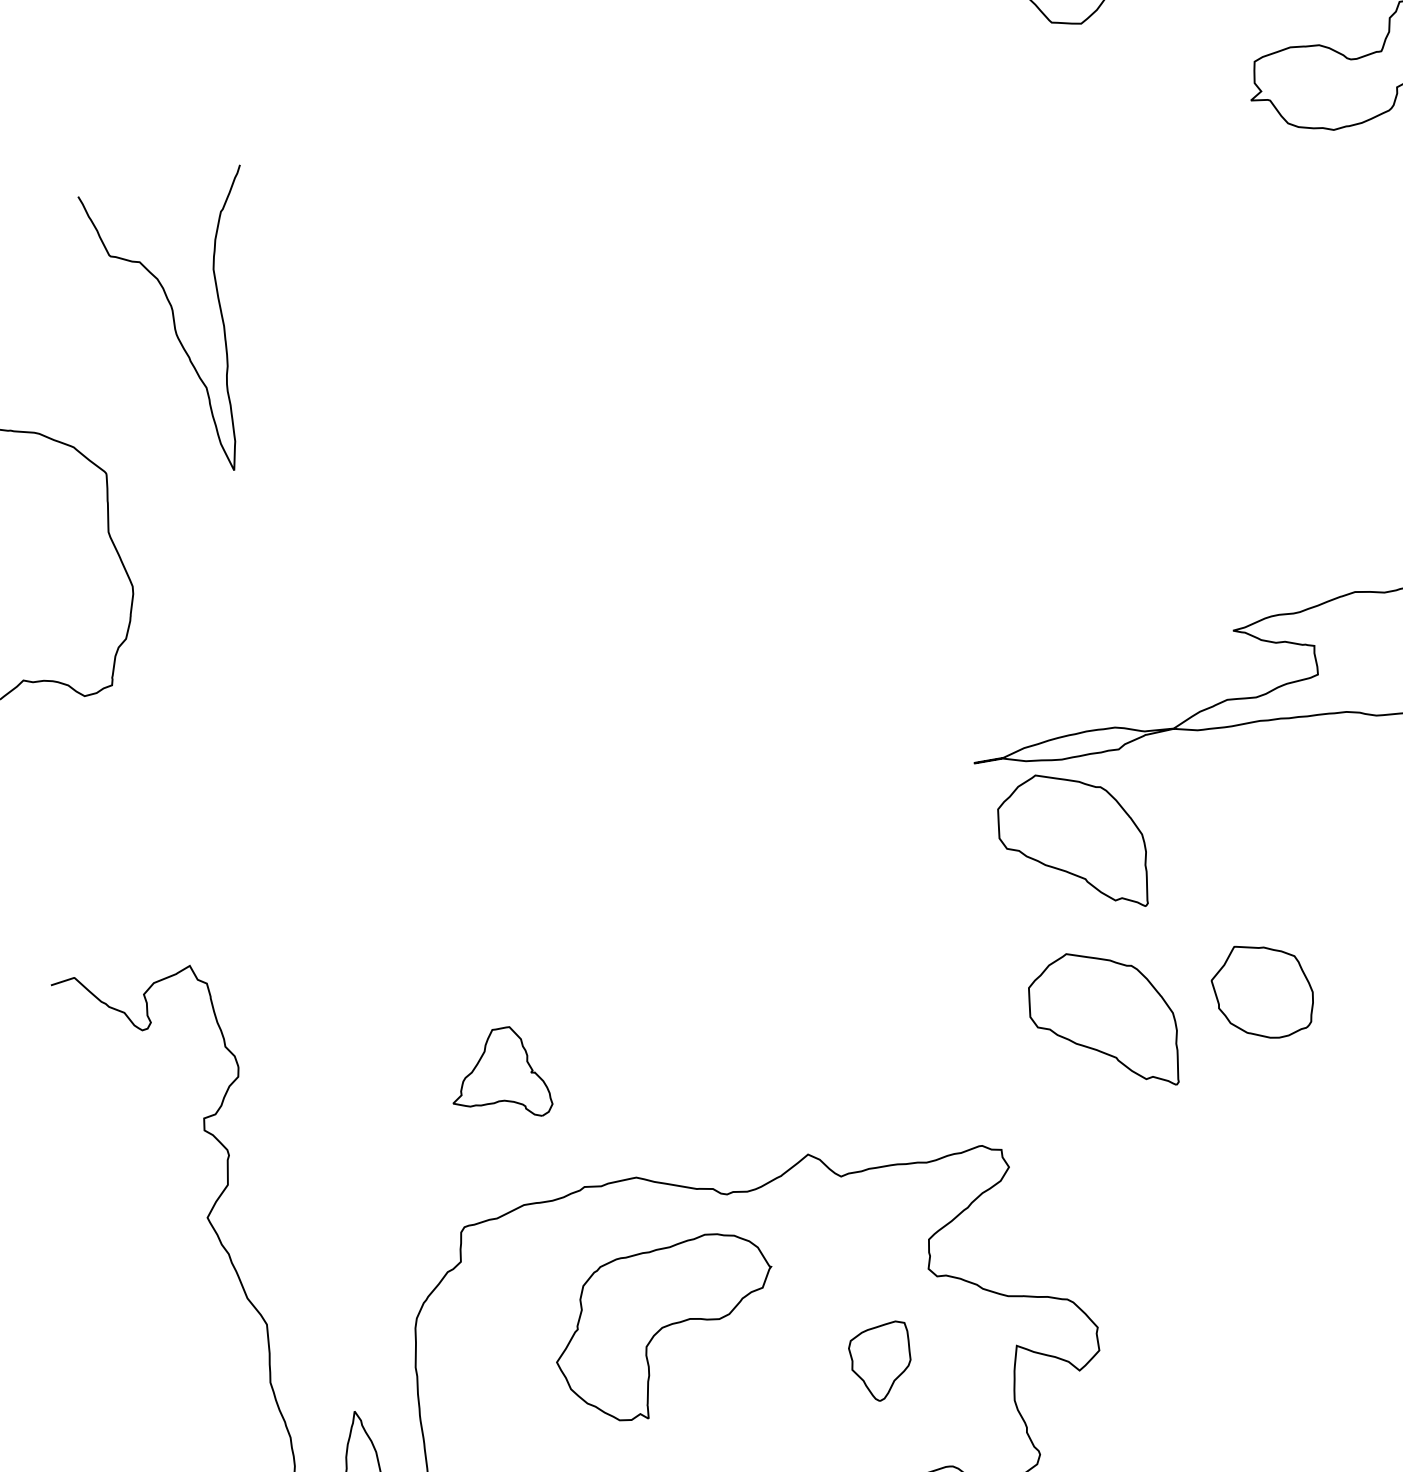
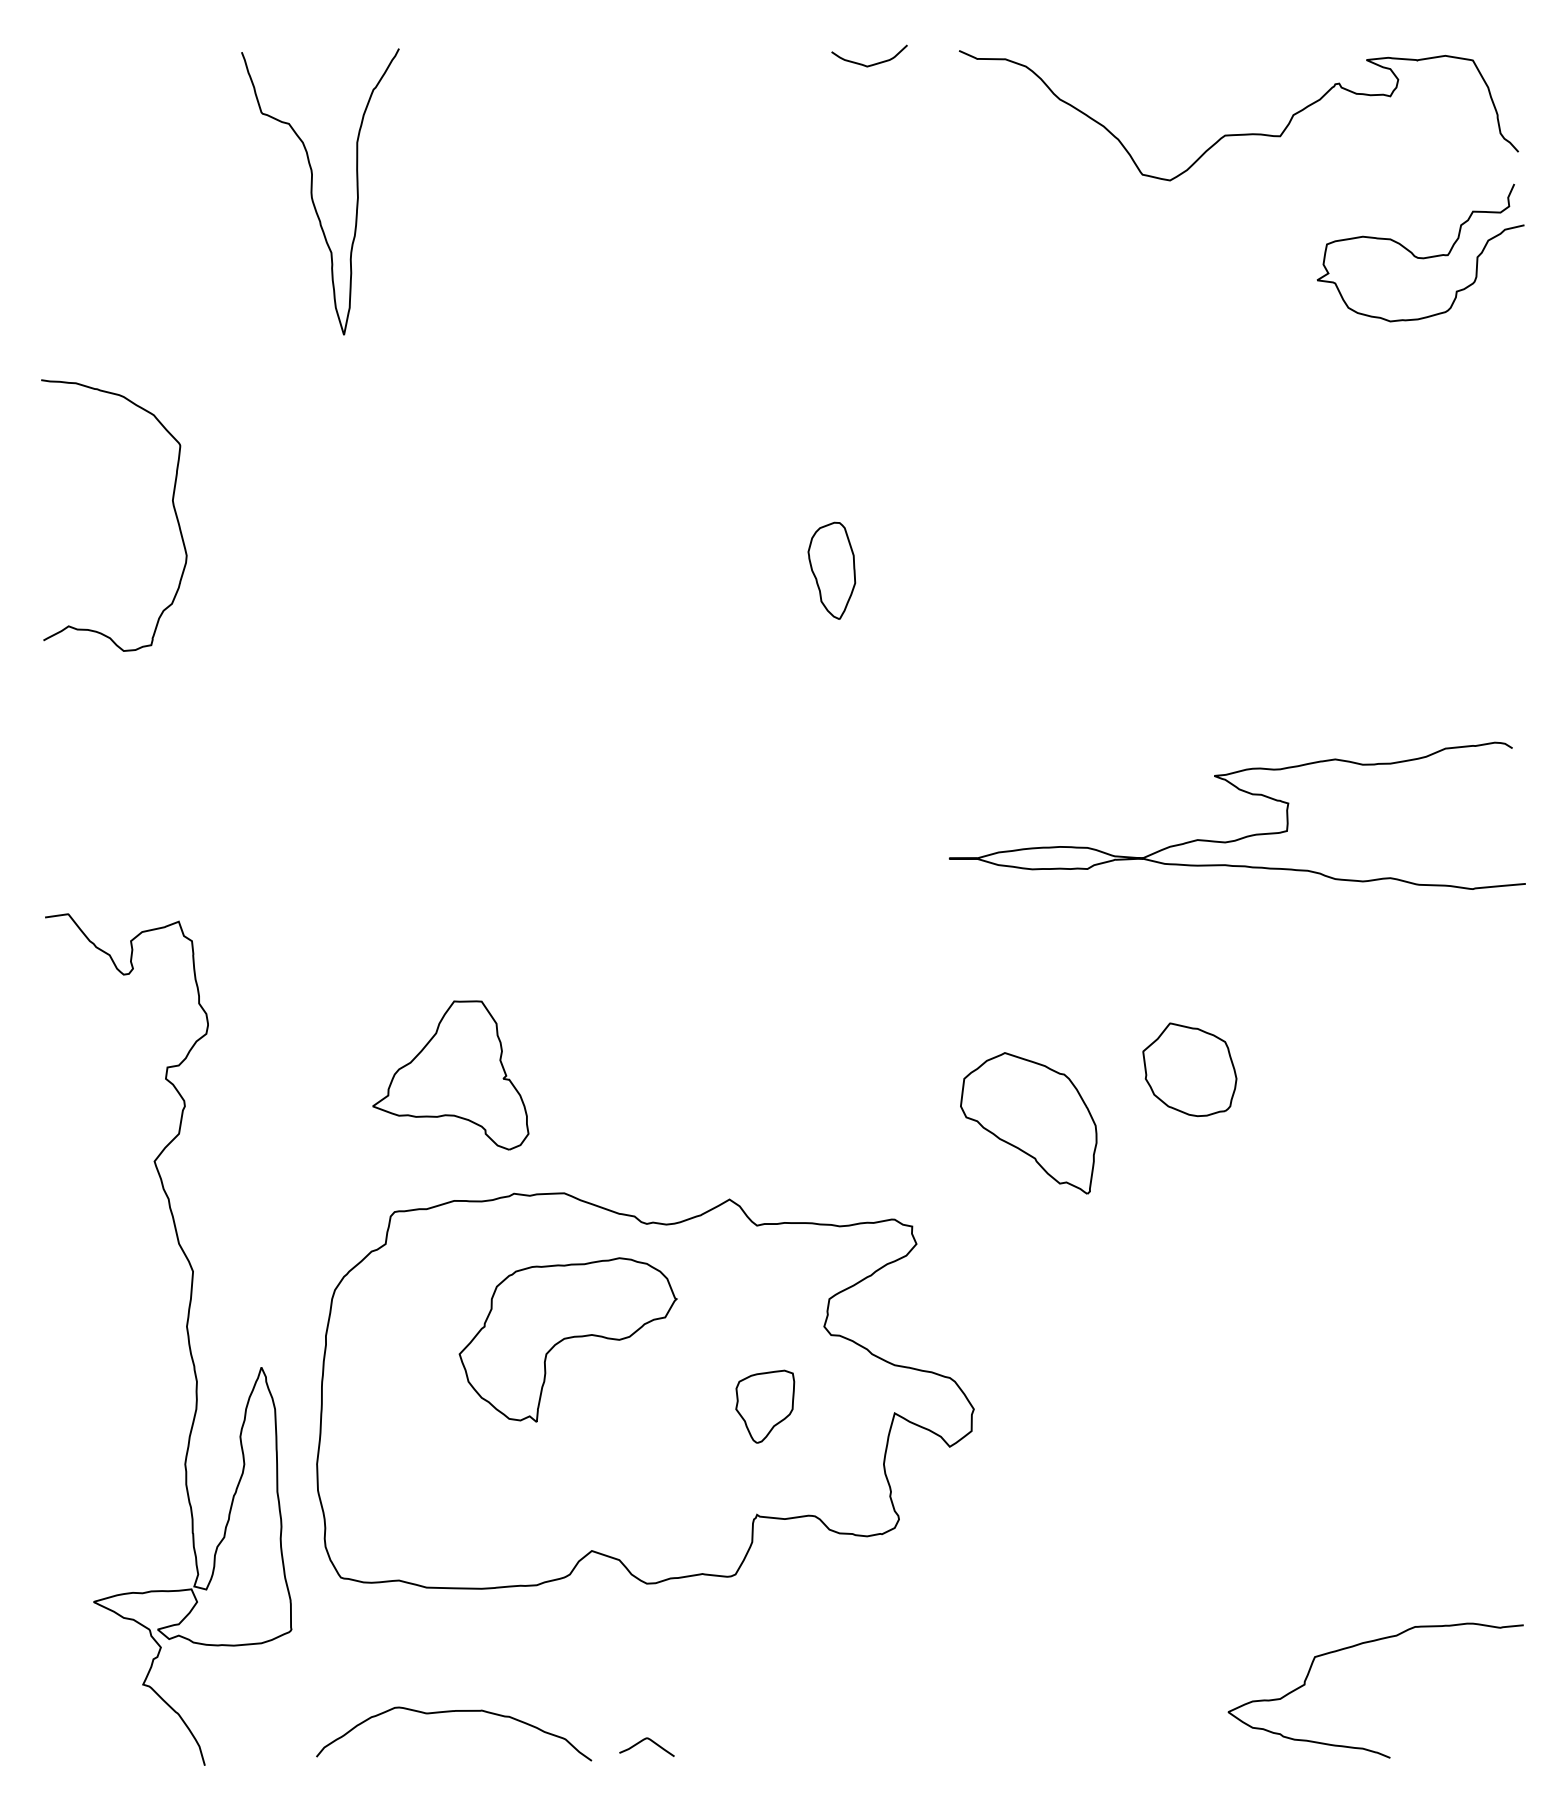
curve: (176, 327) -> (312, 191), moved
part: (801, 486) -> (831, 570), added
part: (1072, 844) -> (1028, 950), removed
part: (1262, 990) -> (1189, 1069), moved
part: (497, 1076) -> (450, 1075), size x1.67

